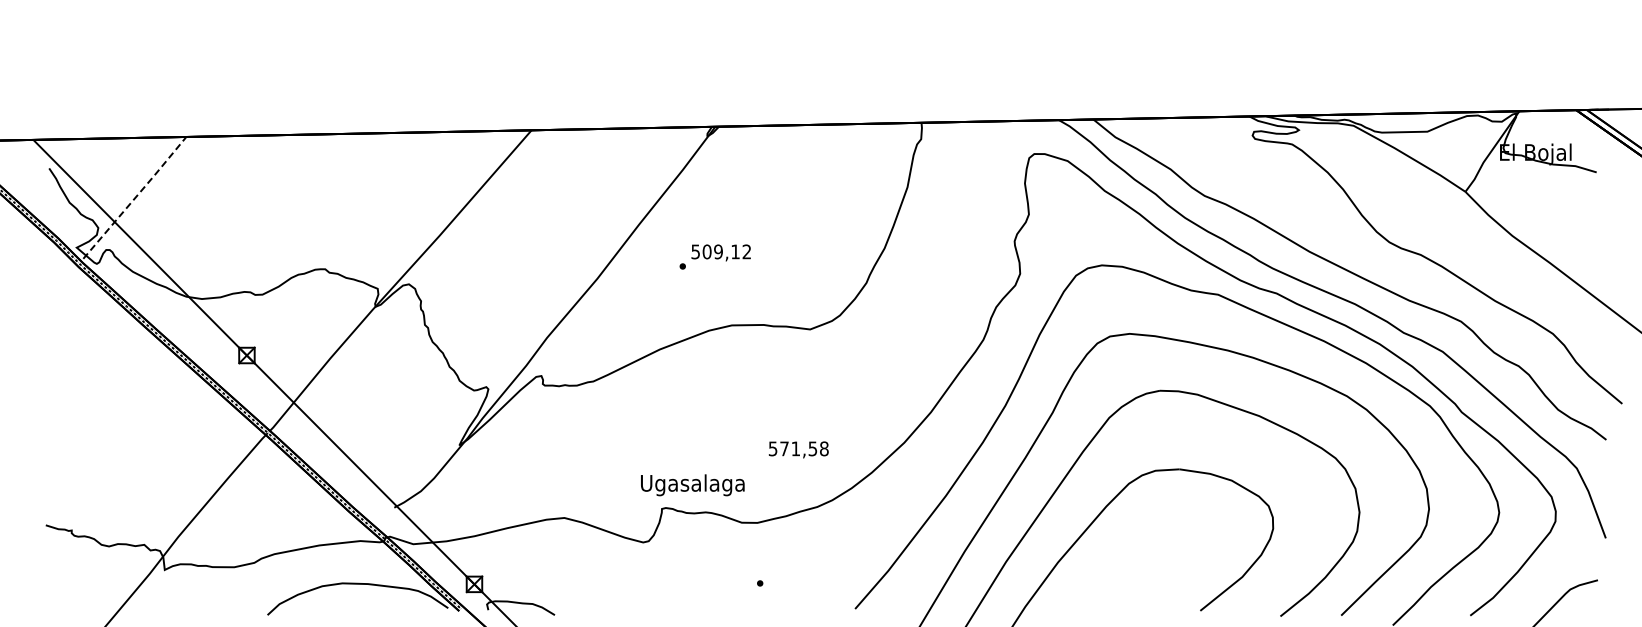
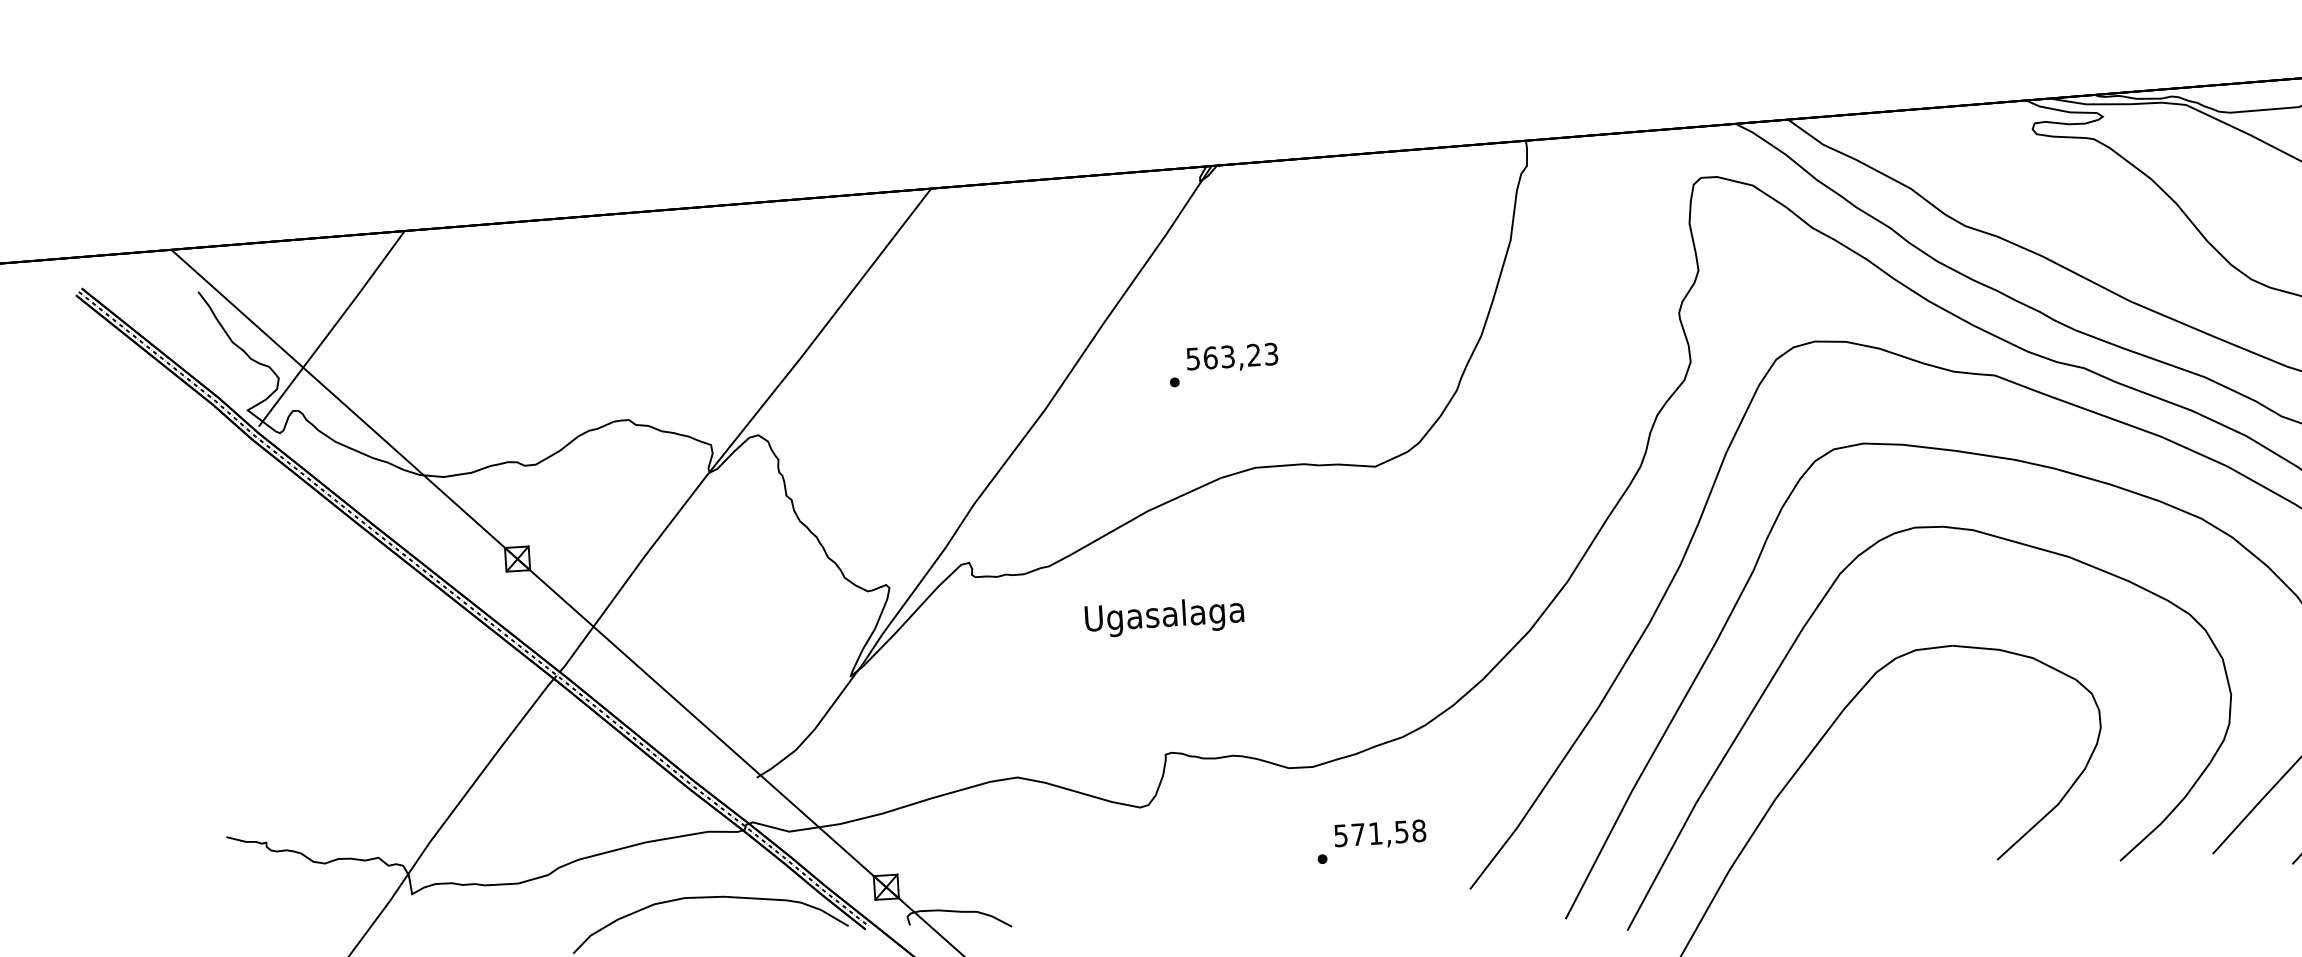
line: (135, 197) -> (332, 328), dashed -> solid
text: (727, 251) -> (1241, 355), 509,12 -> 563,23
text: (798, 449) -> (1379, 834), moved
text: (692, 485) -> (1164, 617), moved

